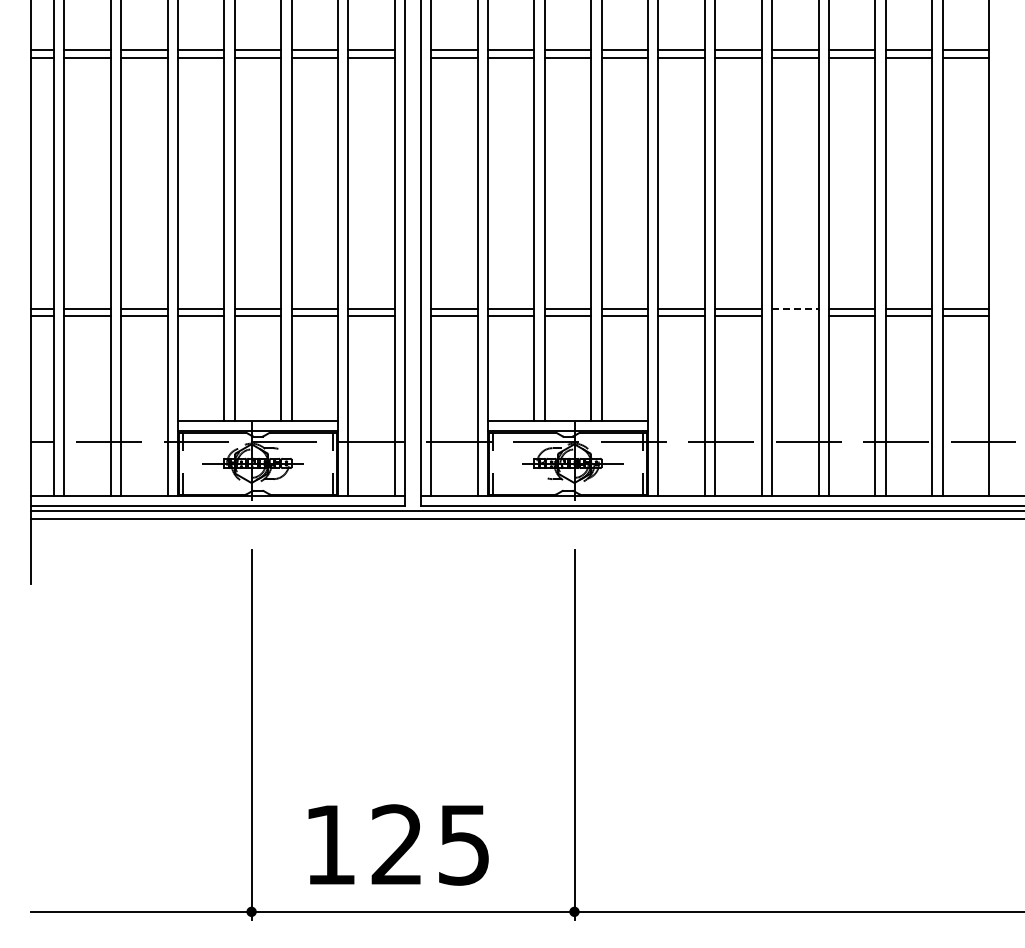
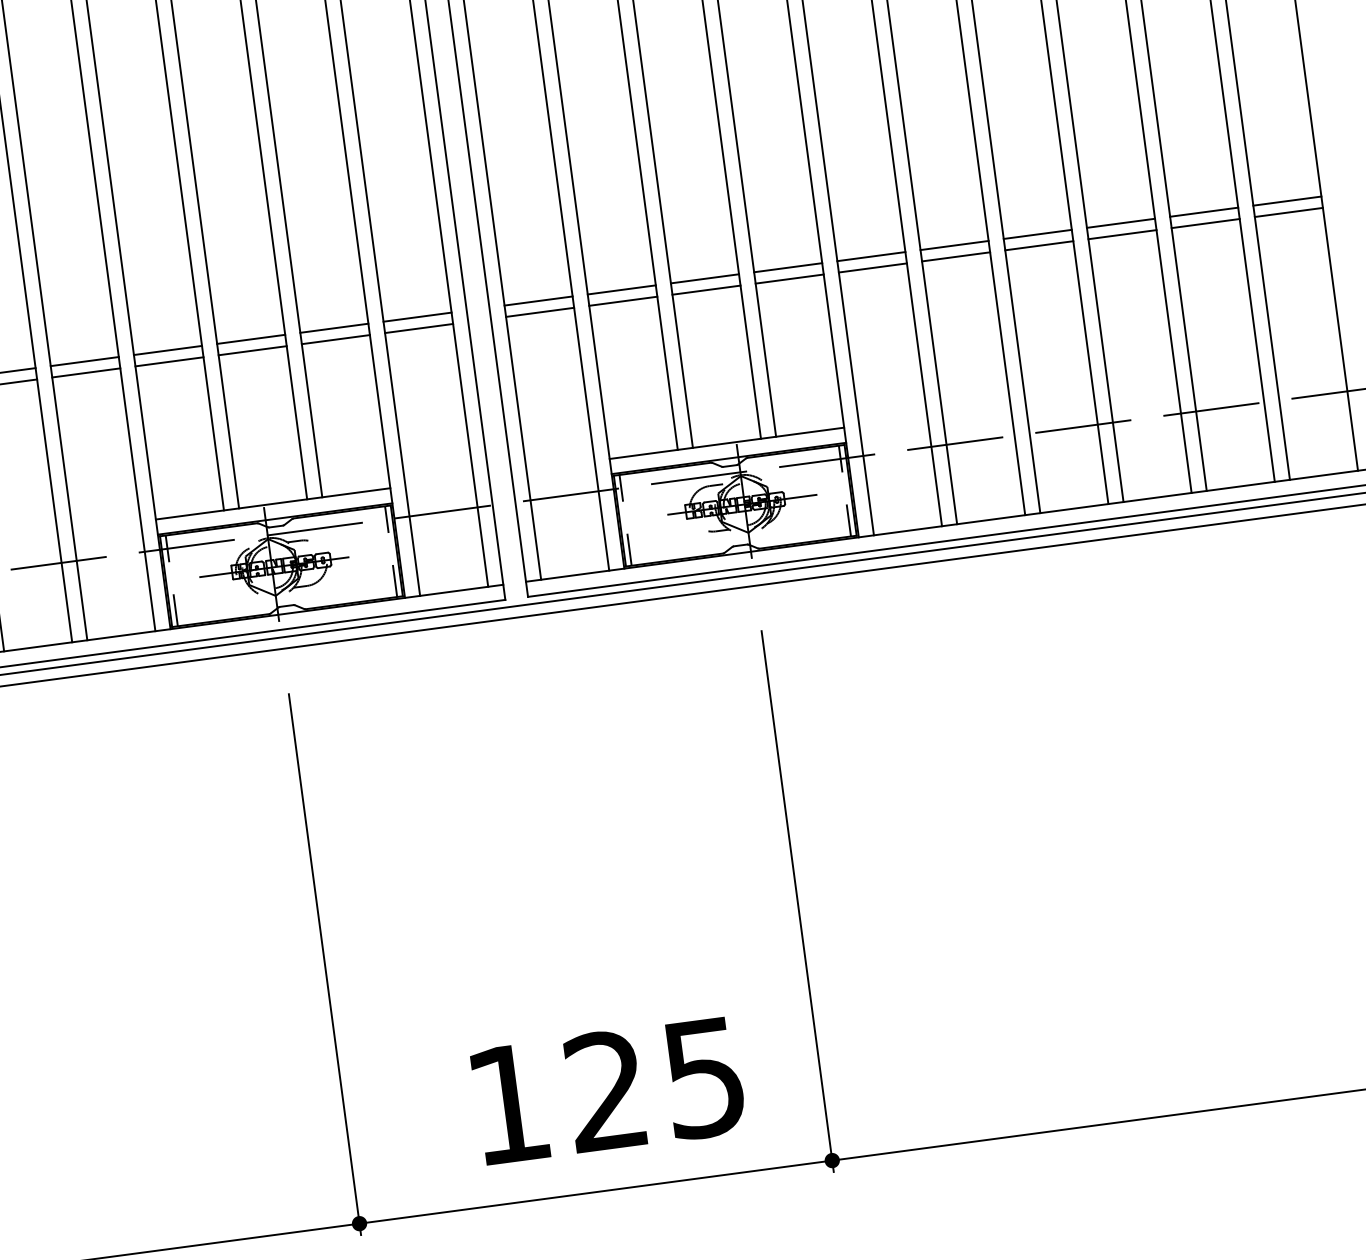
line: (795, 308) -> (1037, 234), dashed -> solid
line: (795, 316) -> (1039, 245), added
text: (398, 844) -> (608, 1090), moved

